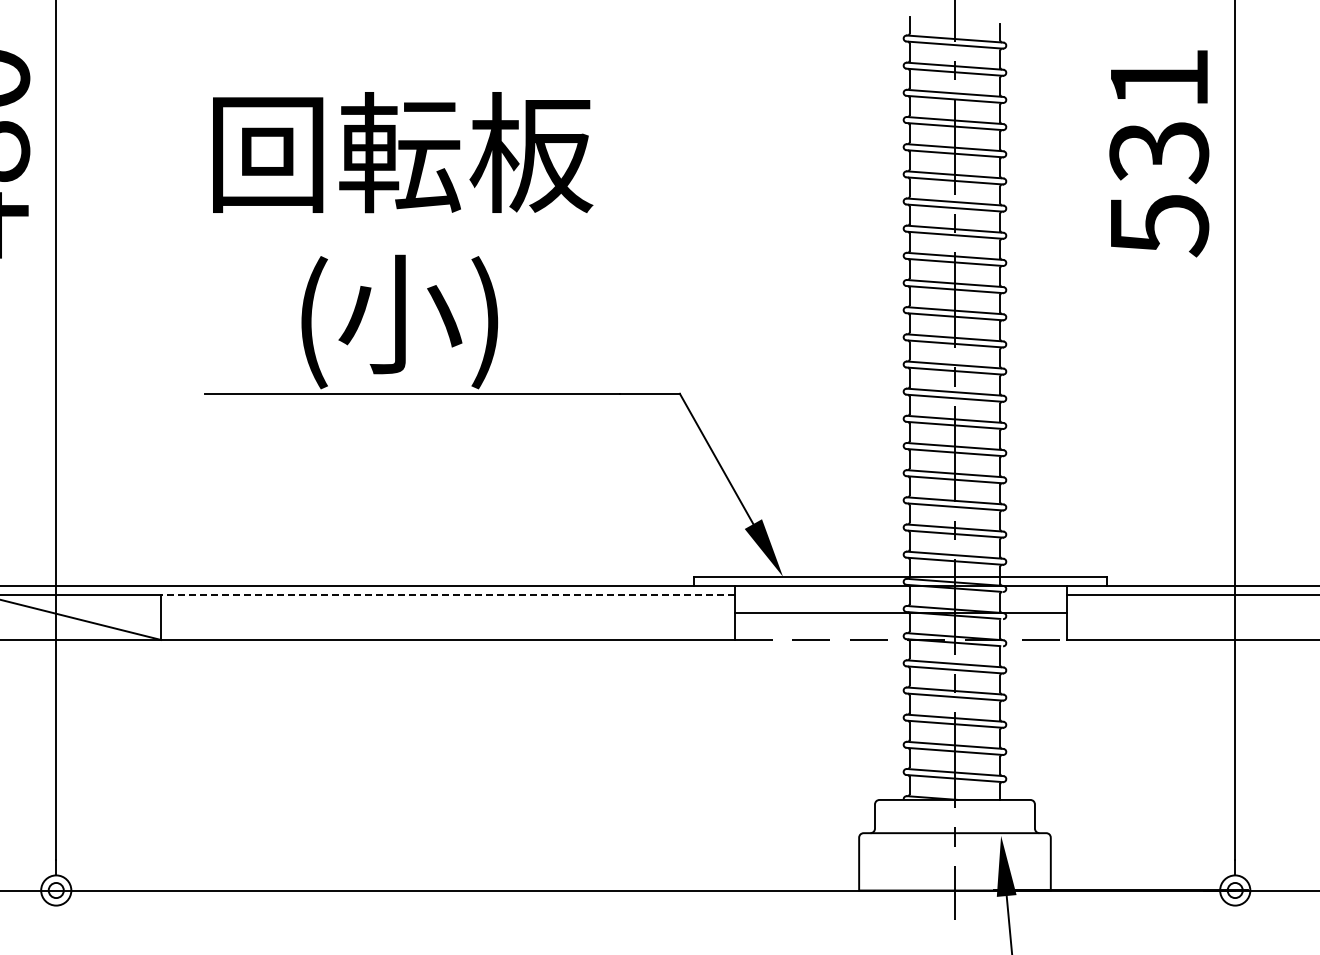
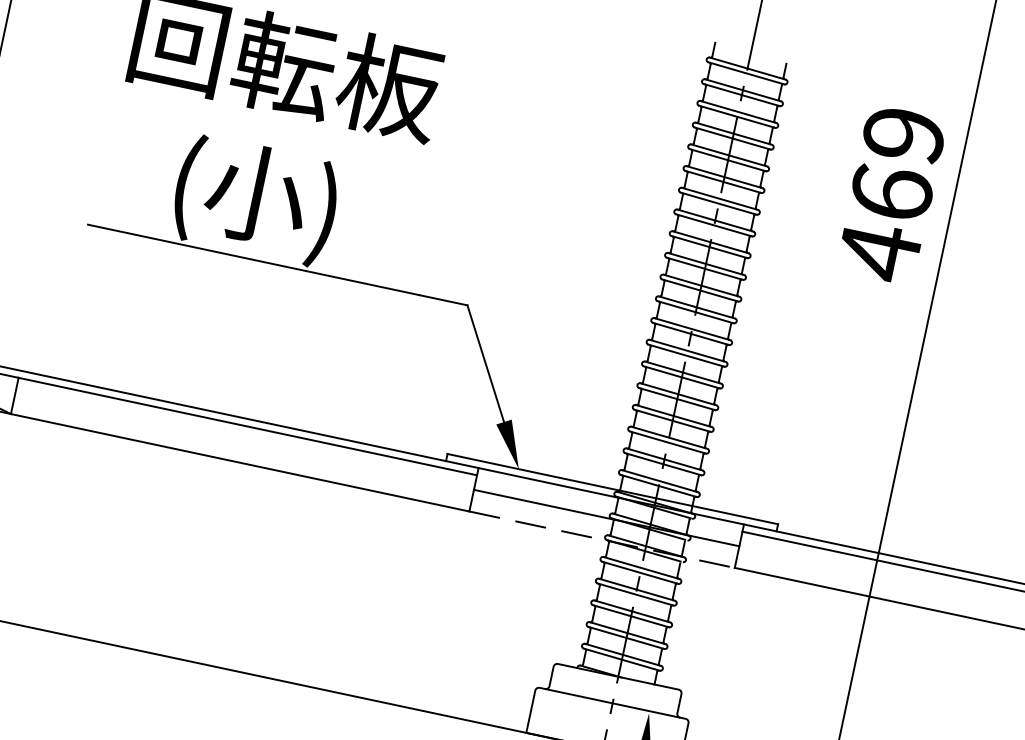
text: (1159, 153) -> (891, 194), 531 -> 469
line: (447, 594) -> (247, 426), dashed -> solid

